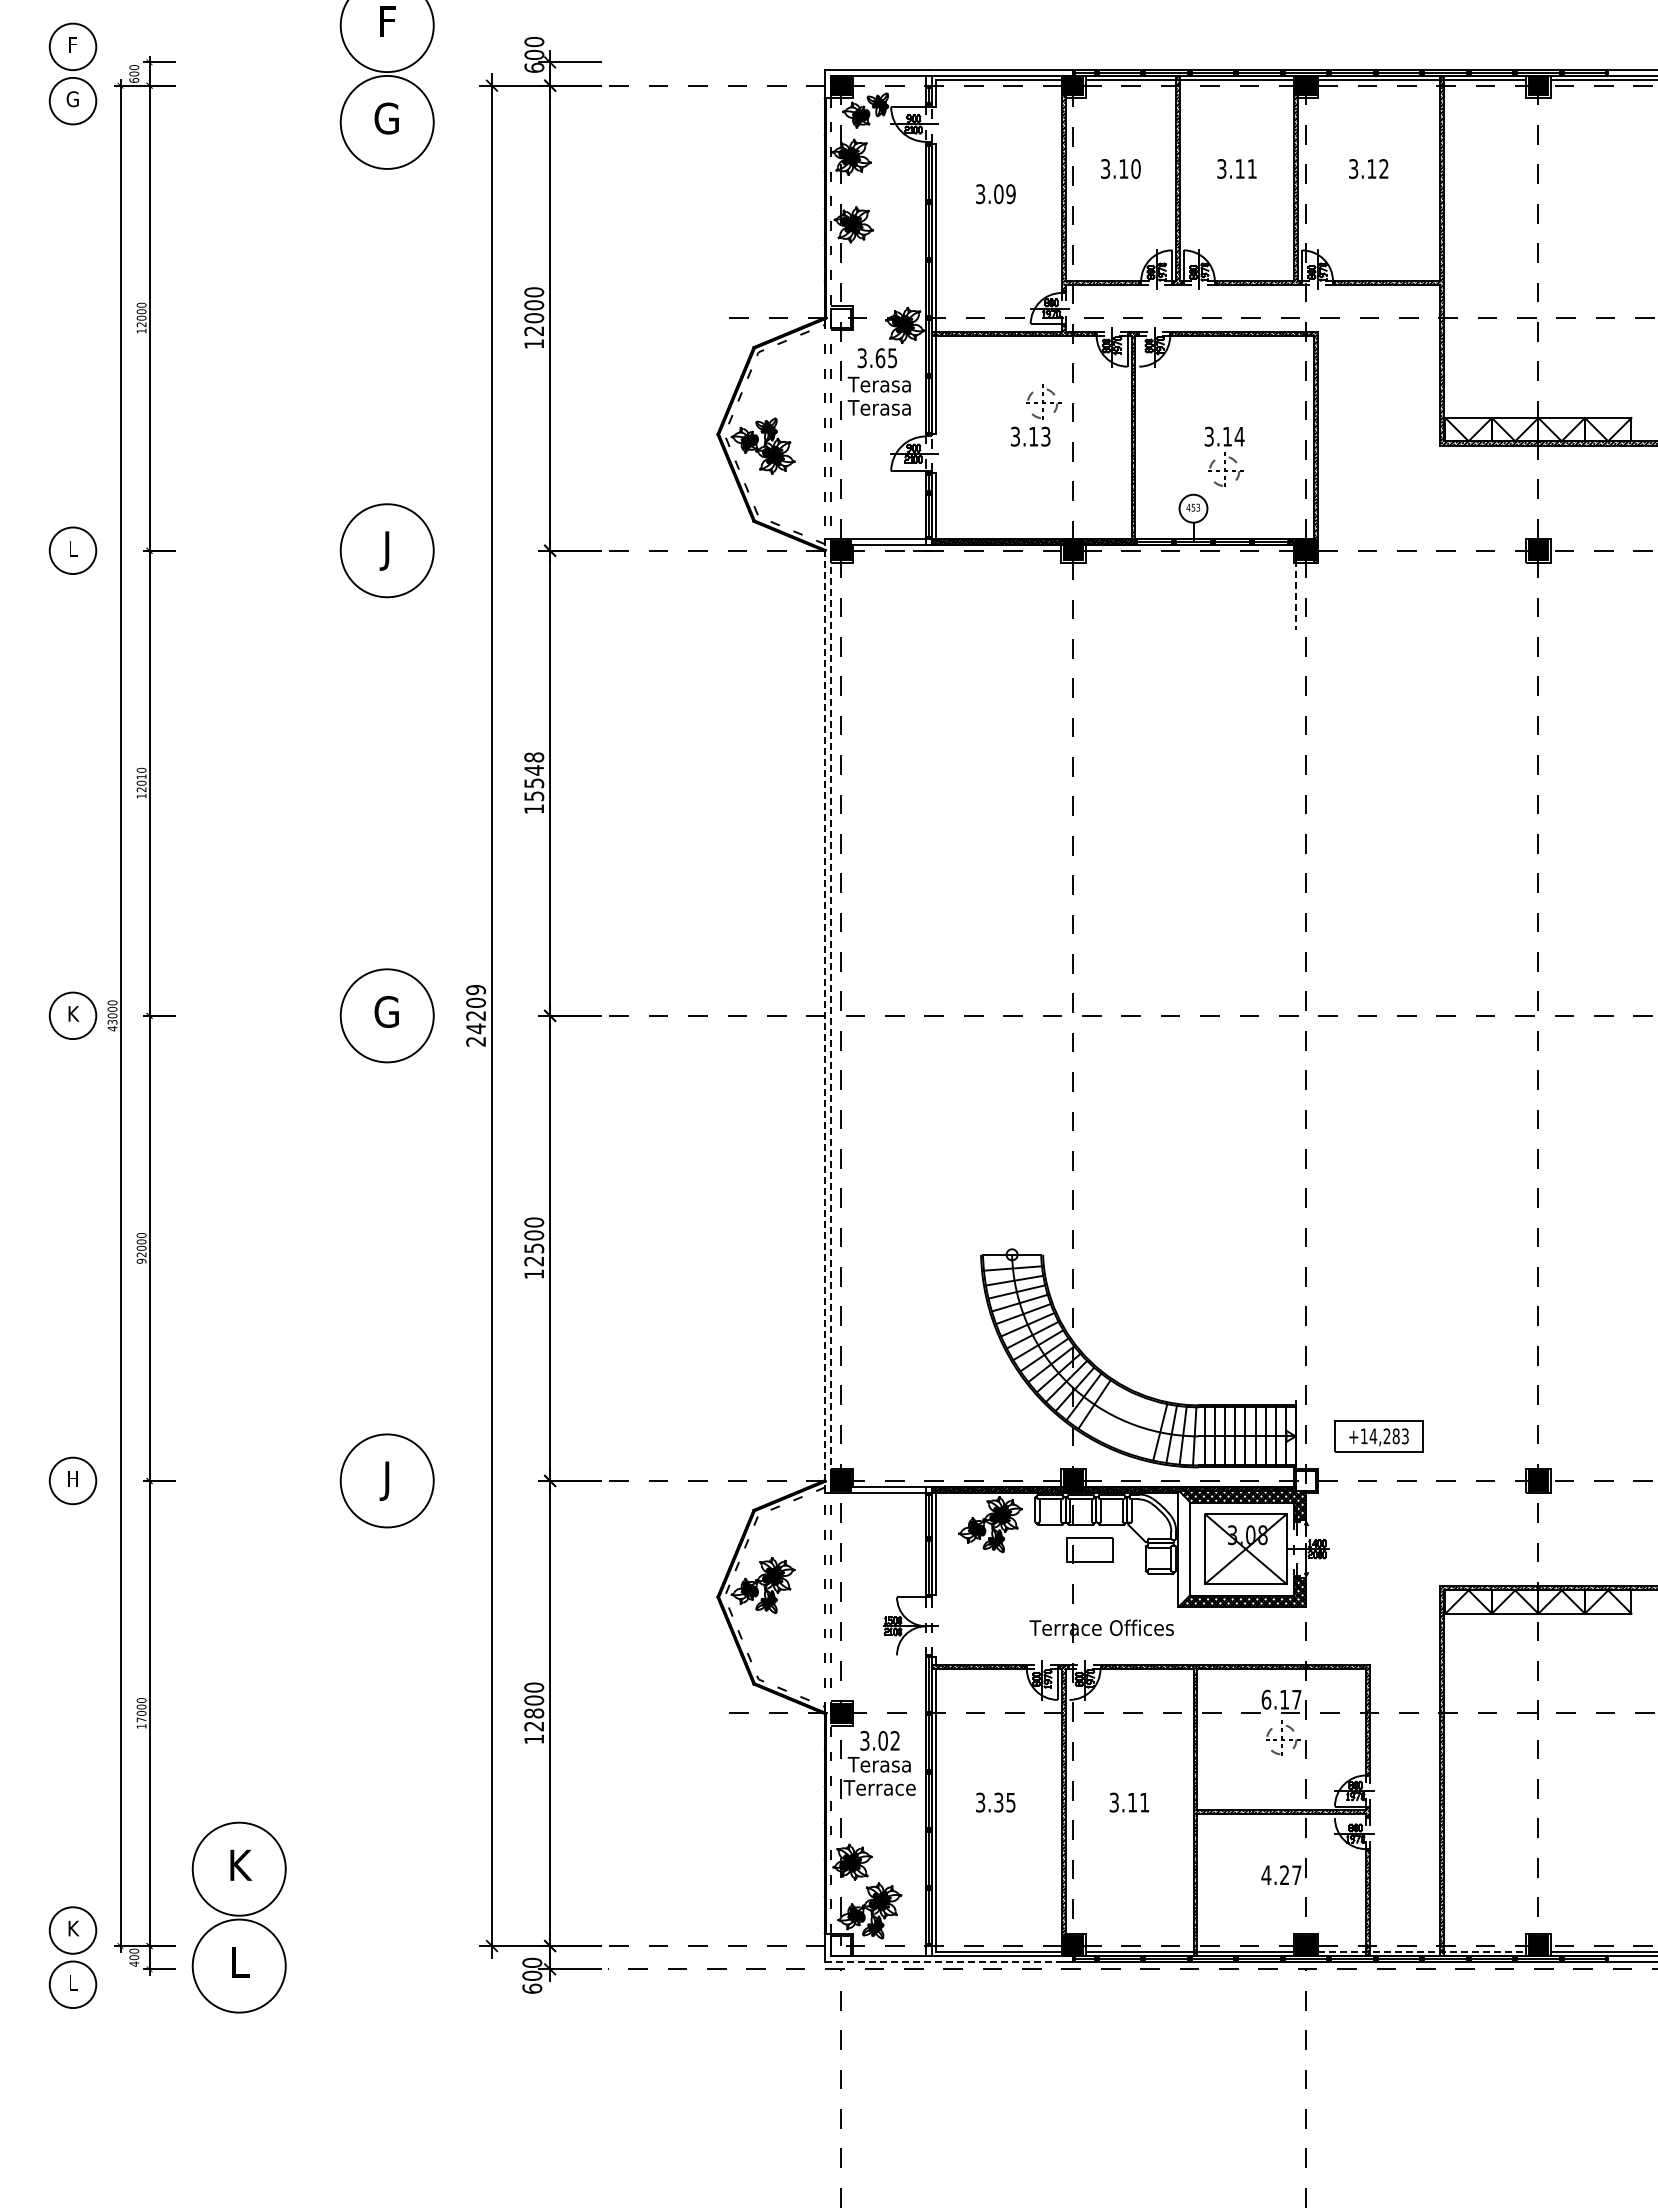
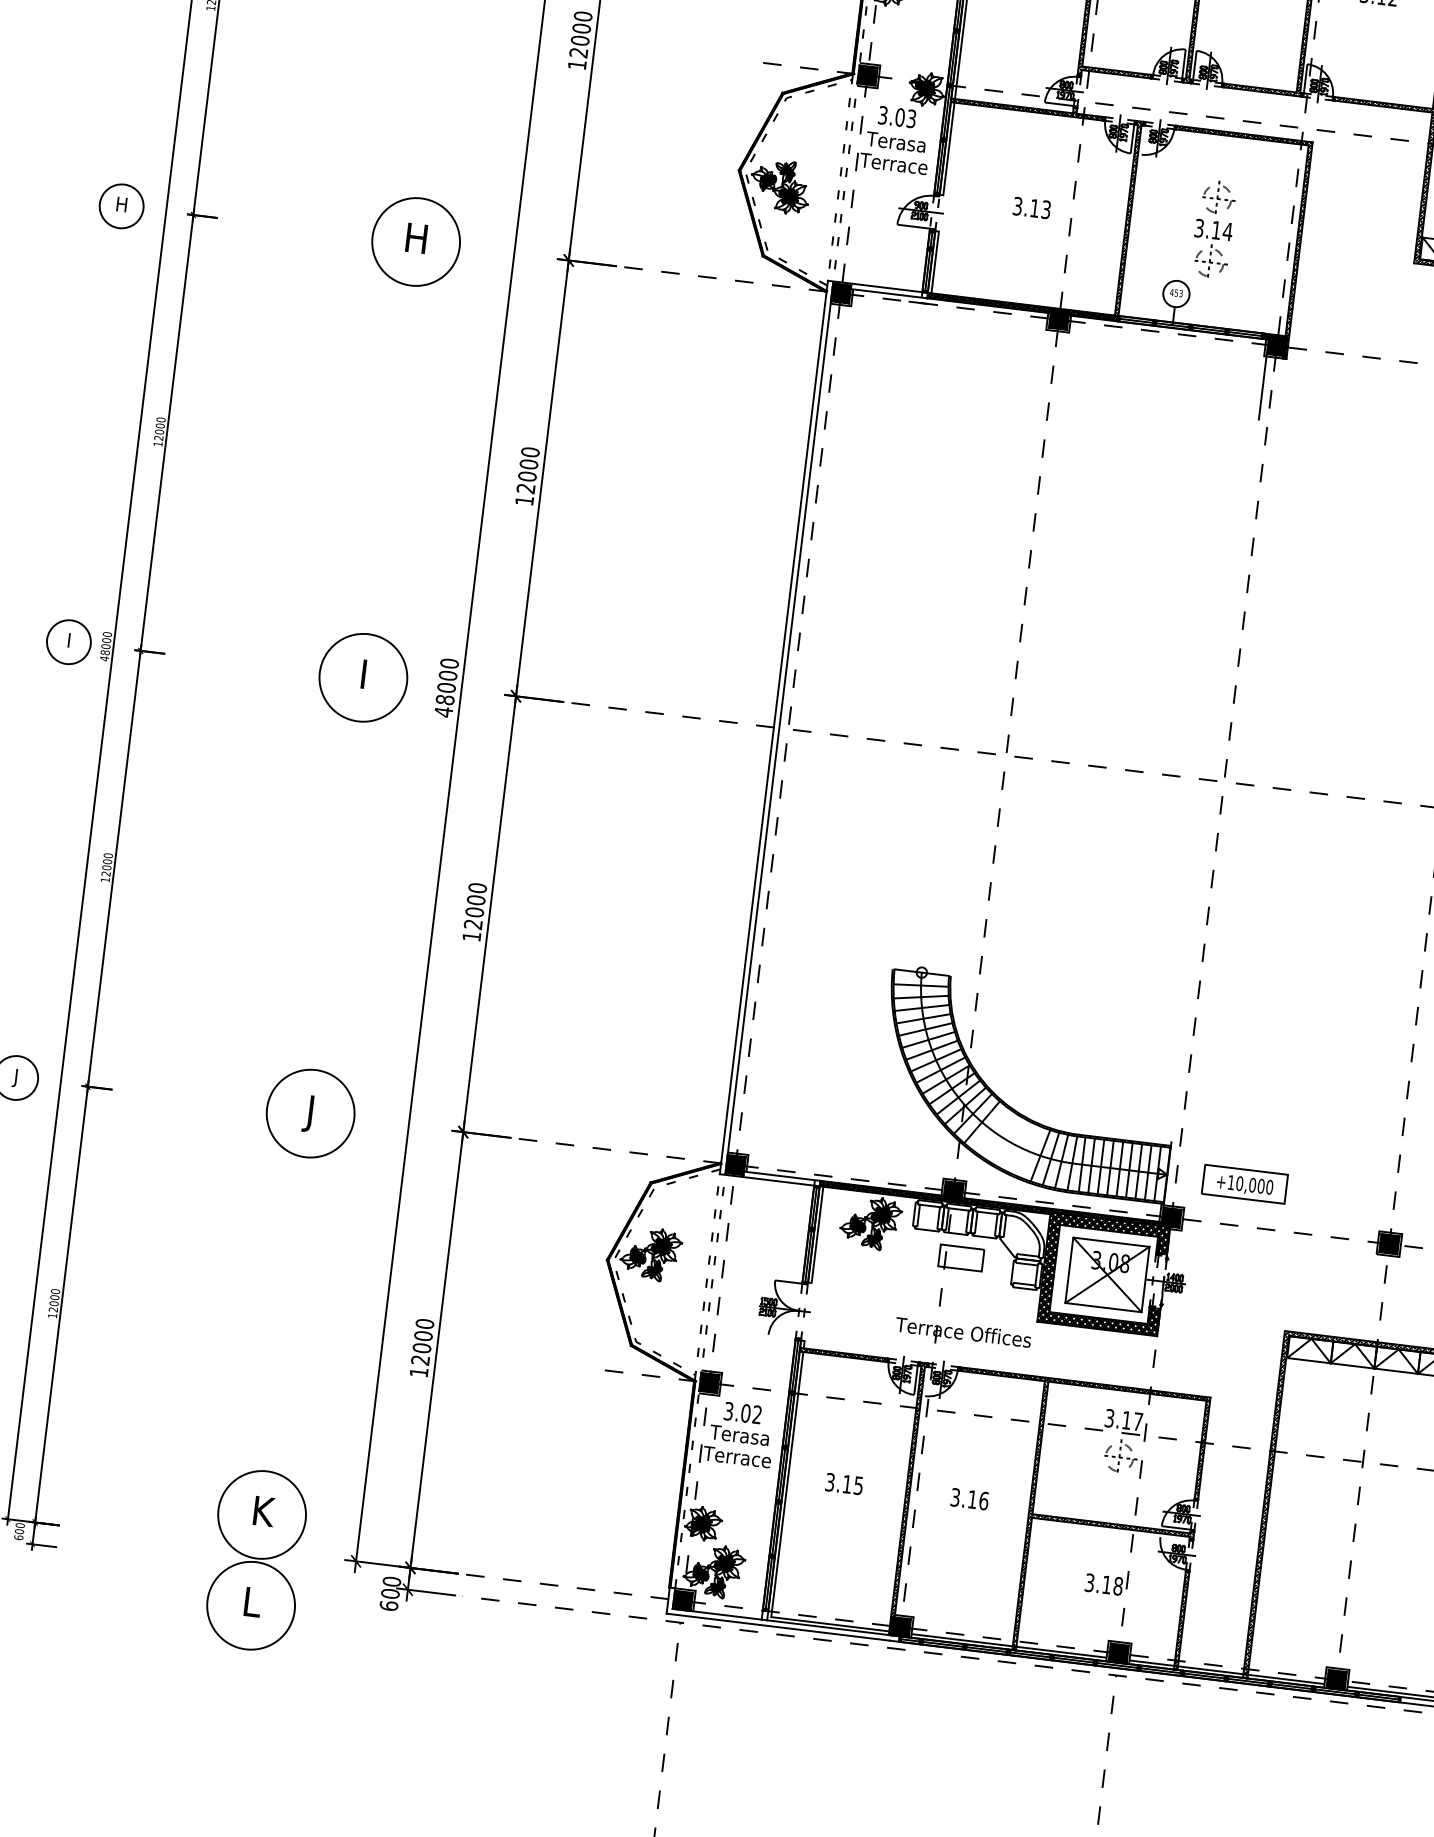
fill: (840, 317) -> (867, 74), added
text: (886, 357) -> (905, 117), 3.65 -> 3.03
part: (1043, 401) -> (1218, 197), moved
text: (879, 407) -> (893, 163), Terasa -> Terrace
text: (72, 548) -> (121, 204), L -> H
text: (387, 550) -> (416, 241), J -> H
line: (1296, 595) -> (1263, 387), dashed -> solid
text: (141, 776) -> (160, 425), 12010 -> 12000
text: (534, 776) -> (528, 470), 15548 -> 12000
text: (386, 1011) -> (363, 673), G -> I
text: (73, 1013) -> (69, 640), K -> I
line: (825, 1015) -> (774, 727), dashed -> solid
line: (831, 1015) -> (779, 727), dashed -> solid
text: (476, 1016) -> (446, 688), 24209 -> 48000
text: (112, 1021) -> (105, 651), 43000 -> 48000
text: (534, 1248) -> (474, 912), 12500 -> 12000
text: (141, 1260) -> (105, 879), 92000 -> 12000
text: (1388, 1436) -> (1253, 1185), +14,283 -> +10,000
text: (72, 1480) -> (15, 1077), H -> J
fill: (1305, 1480) -> (1171, 1217), added
hatch: (1183, 1548) -> (1049, 1267), added
text: (1266, 1699) -> (1109, 1418), 6.17 -> 3.17
text: (533, 1713) -> (421, 1348), 12800 -> 12000
text: (141, 1719) -> (53, 1309), 17000 -> 12000
text: (998, 1802) -> (846, 1484), 3.35 -> 3.15
text: (1144, 1802) -> (983, 1500), 3.11 -> 3.16
text: (1281, 1875) -> (1103, 1584), 4.27 -> 3.18
part: (238, 1917) -> (255, 1560), moved
fill: (840, 1945) -> (682, 1600), added
line: (1422, 1951) -> (1227, 1671), dashed -> solid
line: (944, 1961) -> (778, 1627), dashed -> solid
text: (134, 1963) -> (19, 1537), 400 -> 600

